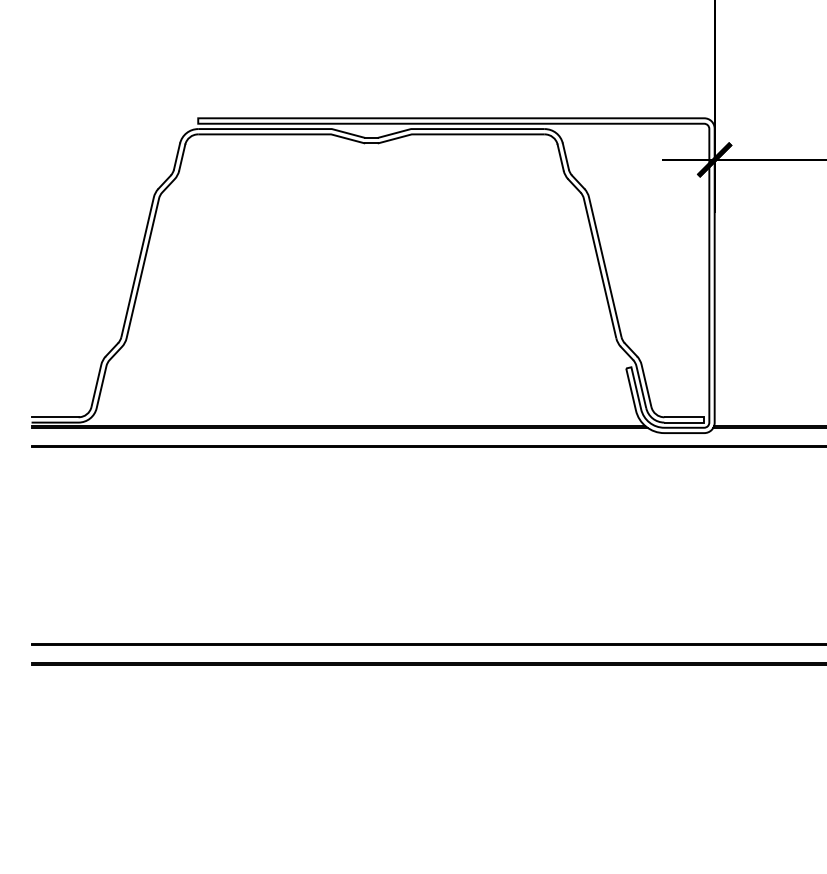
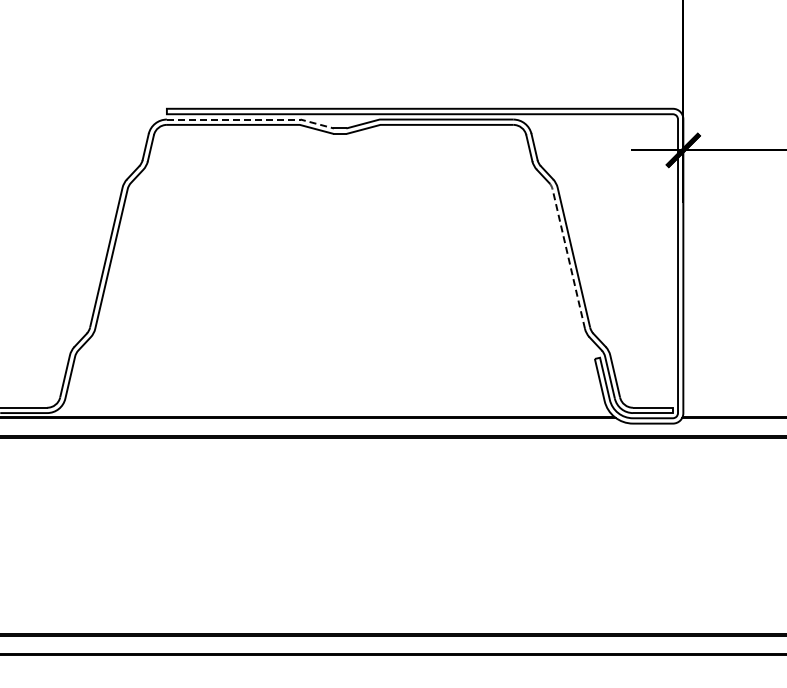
line: (283, 129) -> (252, 119), solid -> dashed
line: (598, 262) -> (567, 252), solid -> dashed

